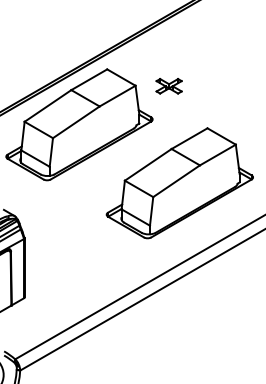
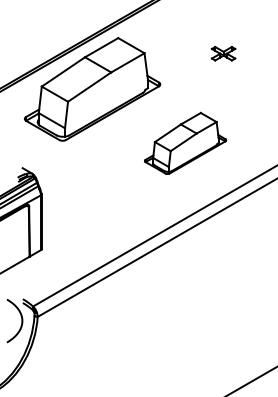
part: (169, 86) -> (223, 53), moved
part: (179, 183) -> (185, 143), size x0.6

